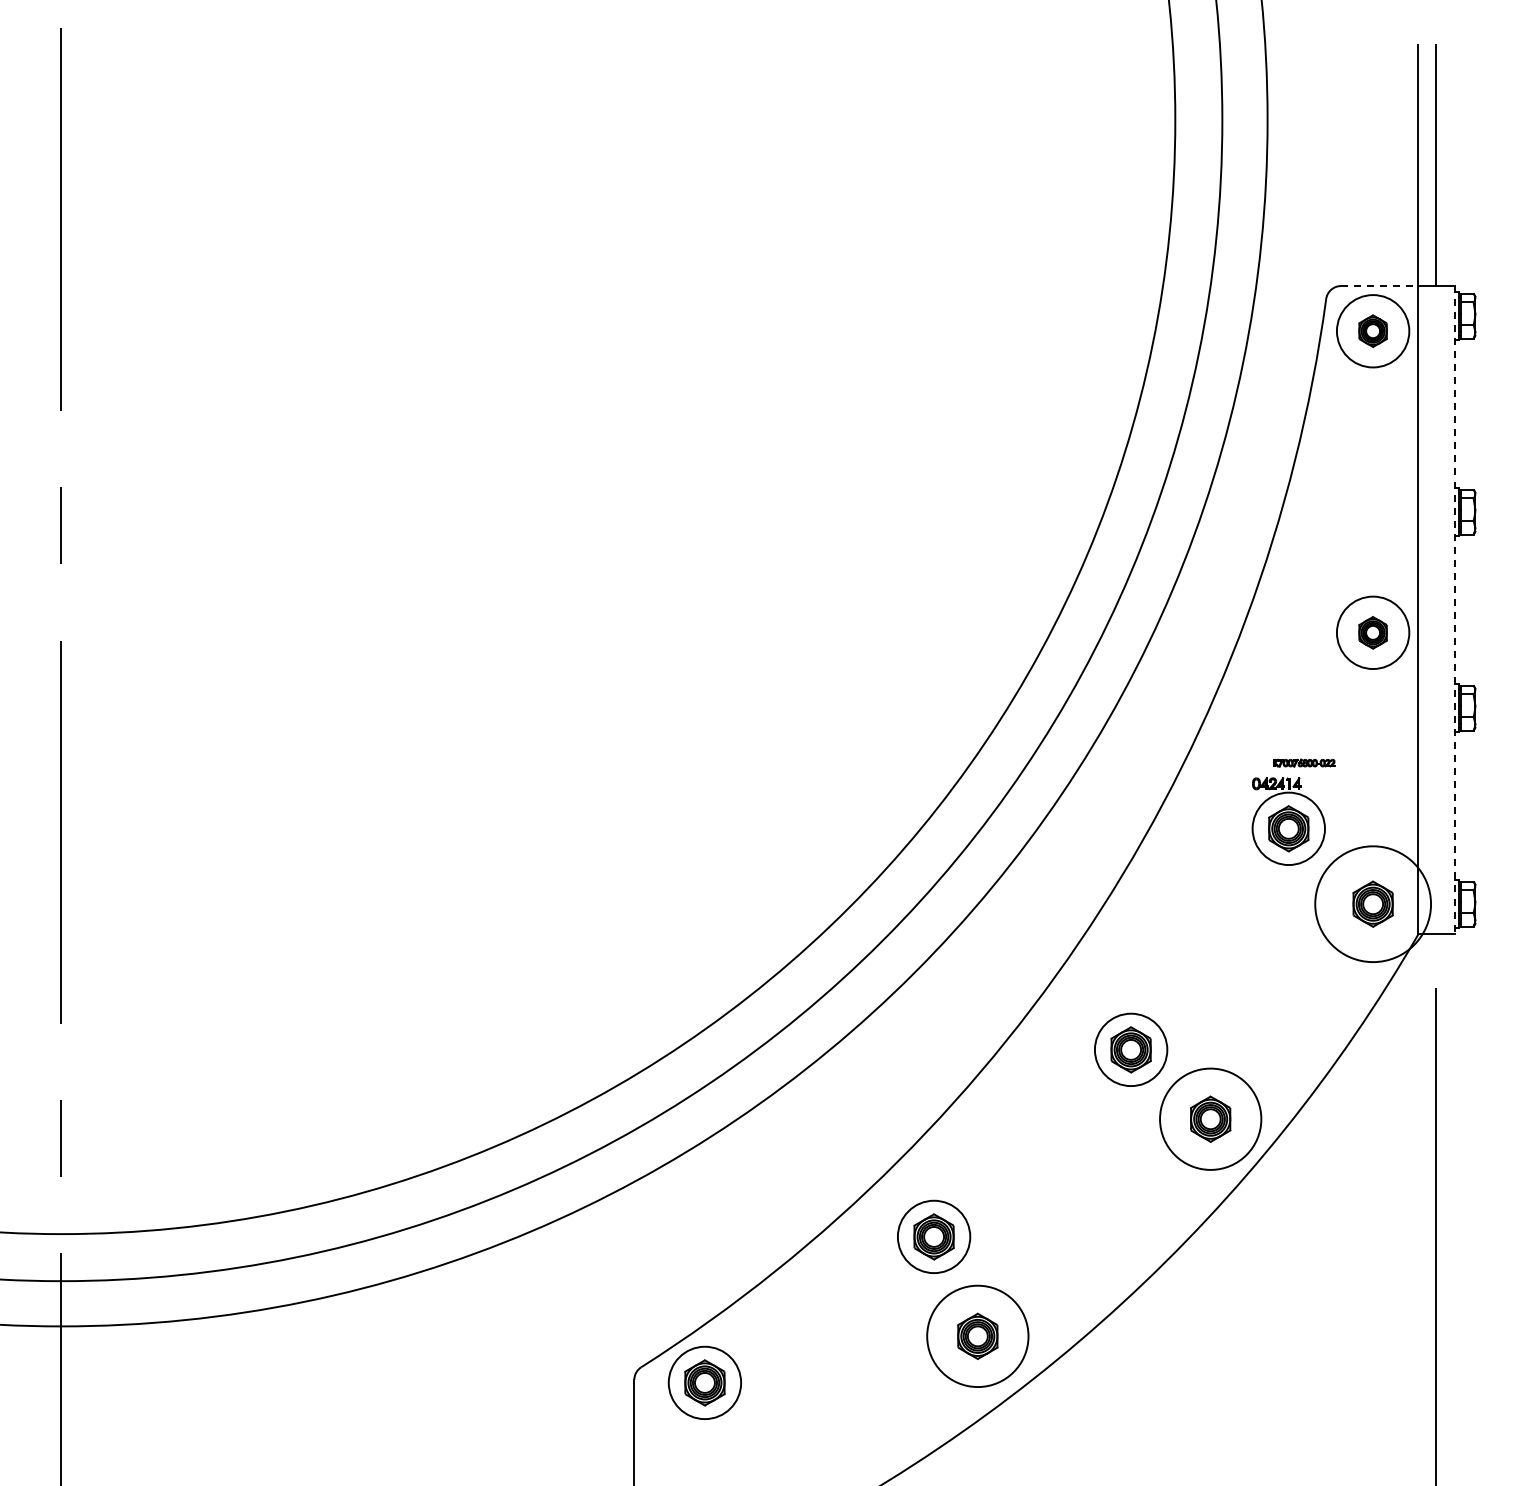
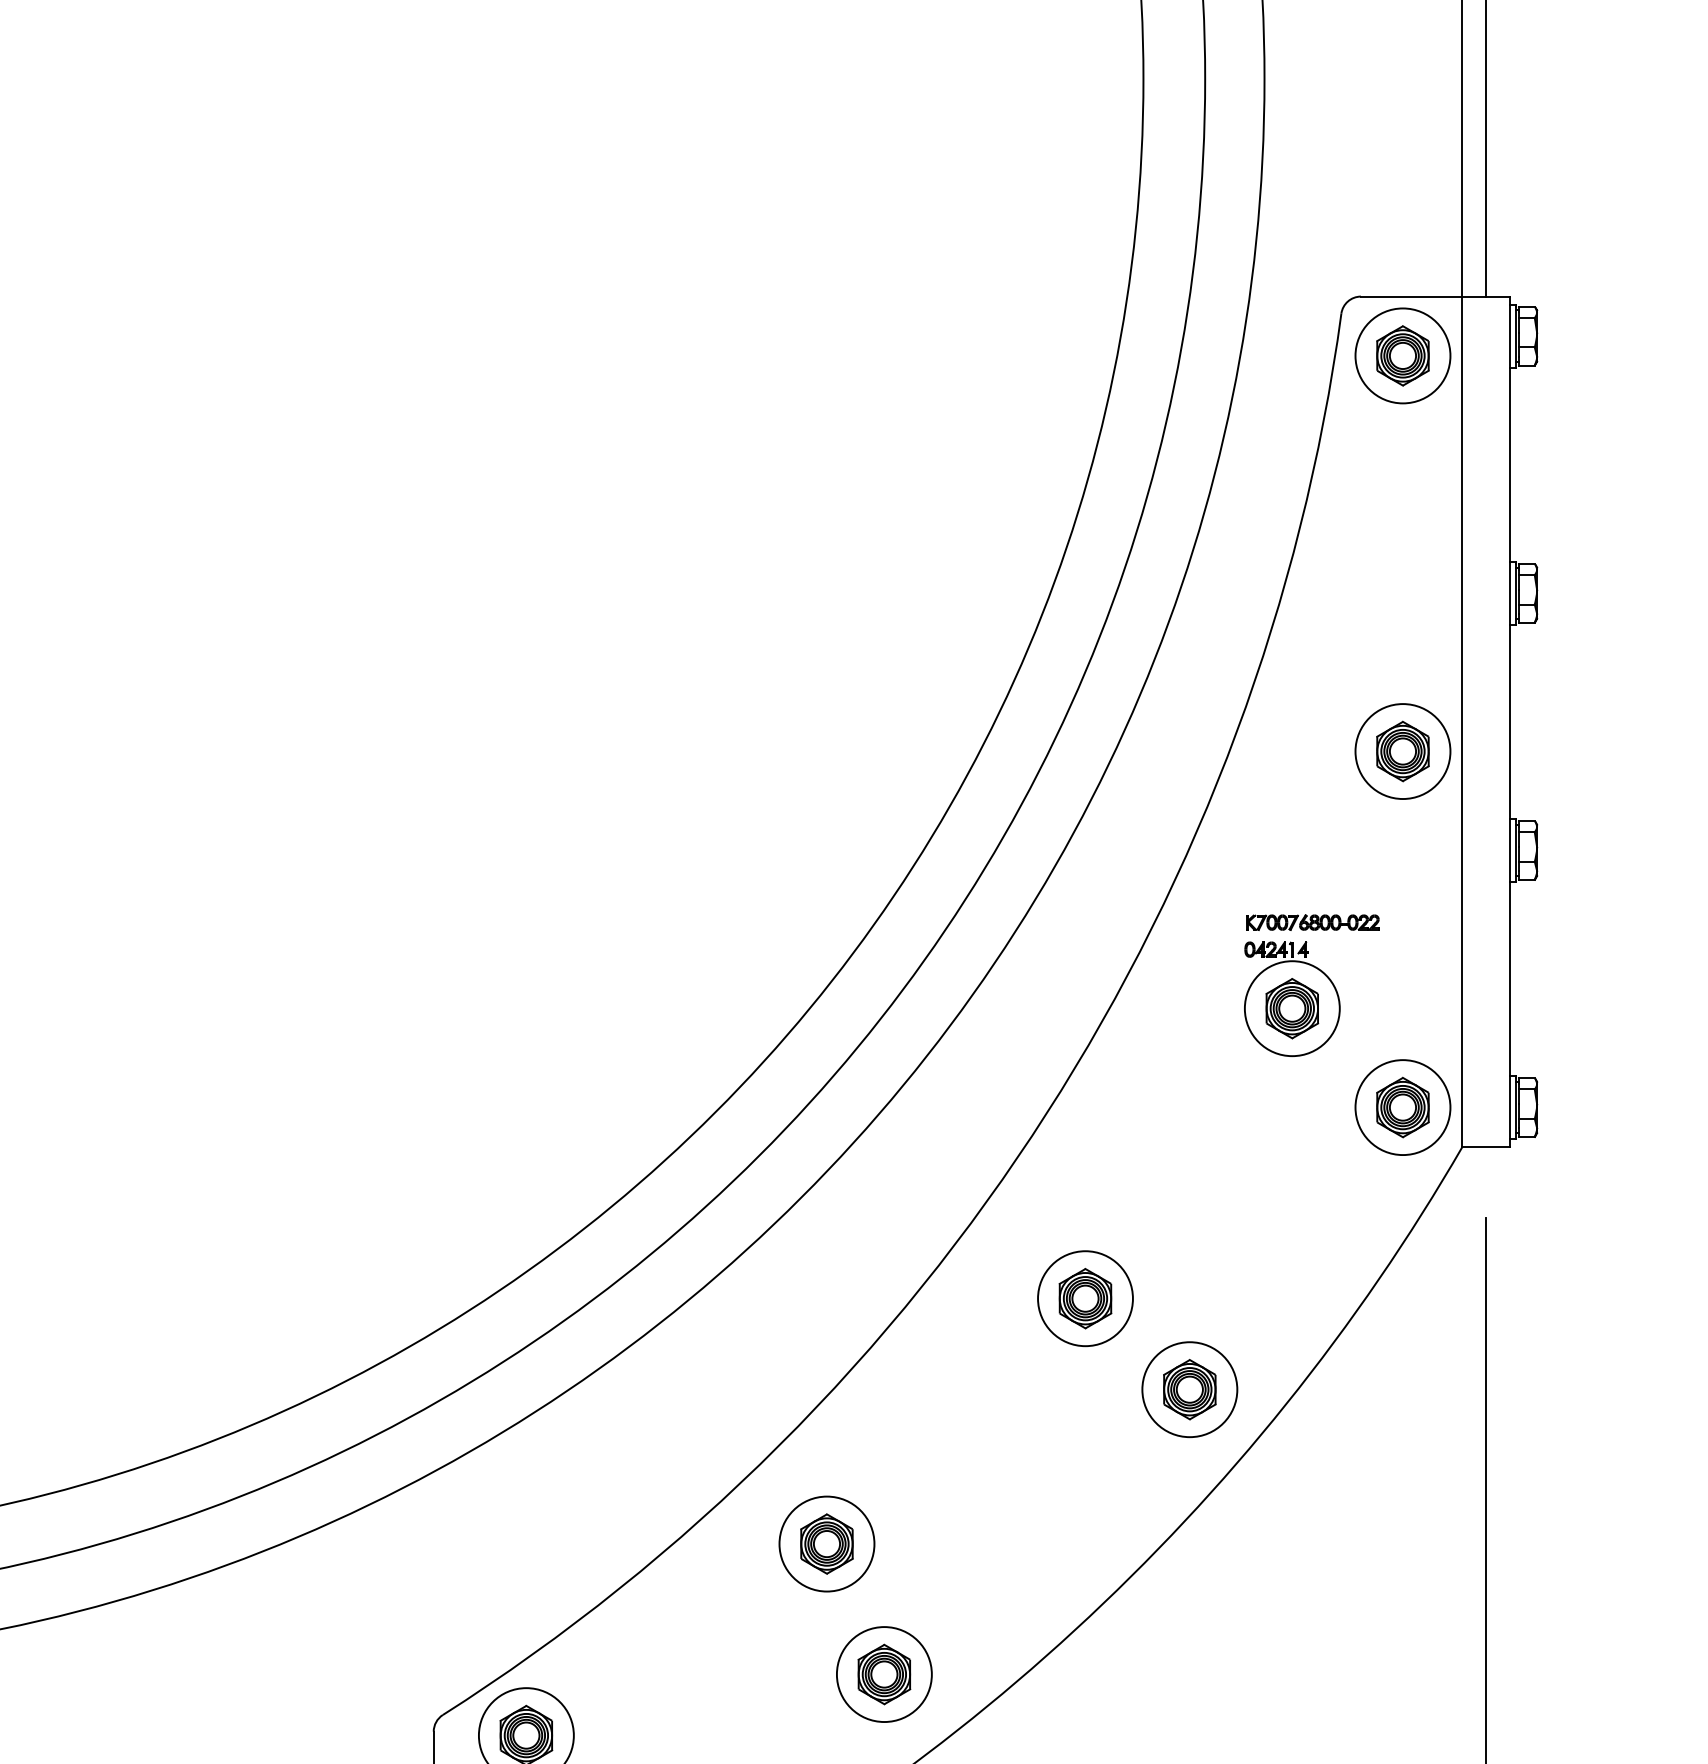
line: (1379, 286) -> (1411, 297), dashed -> solid
part: (1372, 330) -> (1402, 354), size x1.43
line: (1454, 610) -> (1509, 722), dashed -> solid
part: (1372, 632) -> (1402, 751), size x1.43
part: (1304, 762) -> (1312, 921), size x1.67
circle: (1372, 904) -> (1402, 1107), size x0.62
circle: (1210, 1119) -> (1189, 1390), size x0.71
circle: (977, 1336) -> (883, 1674), size x0.71

